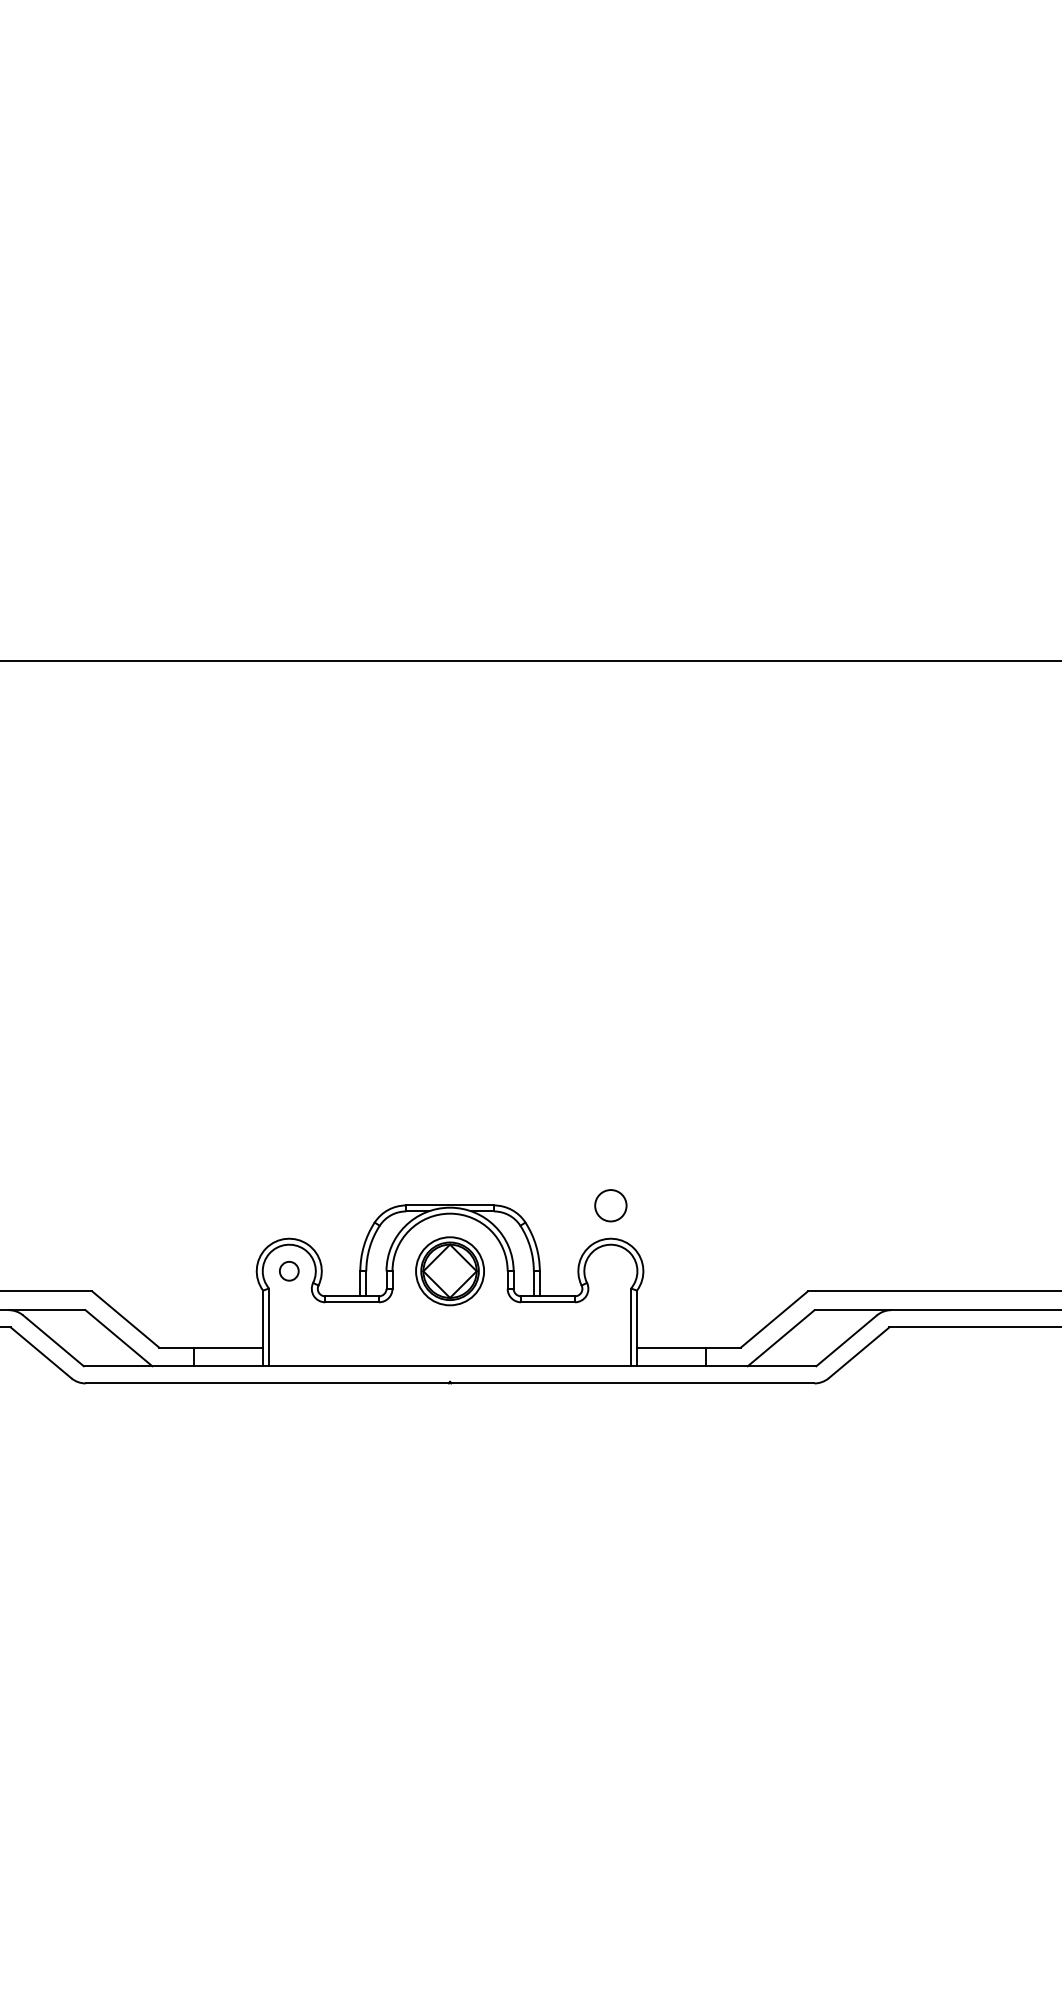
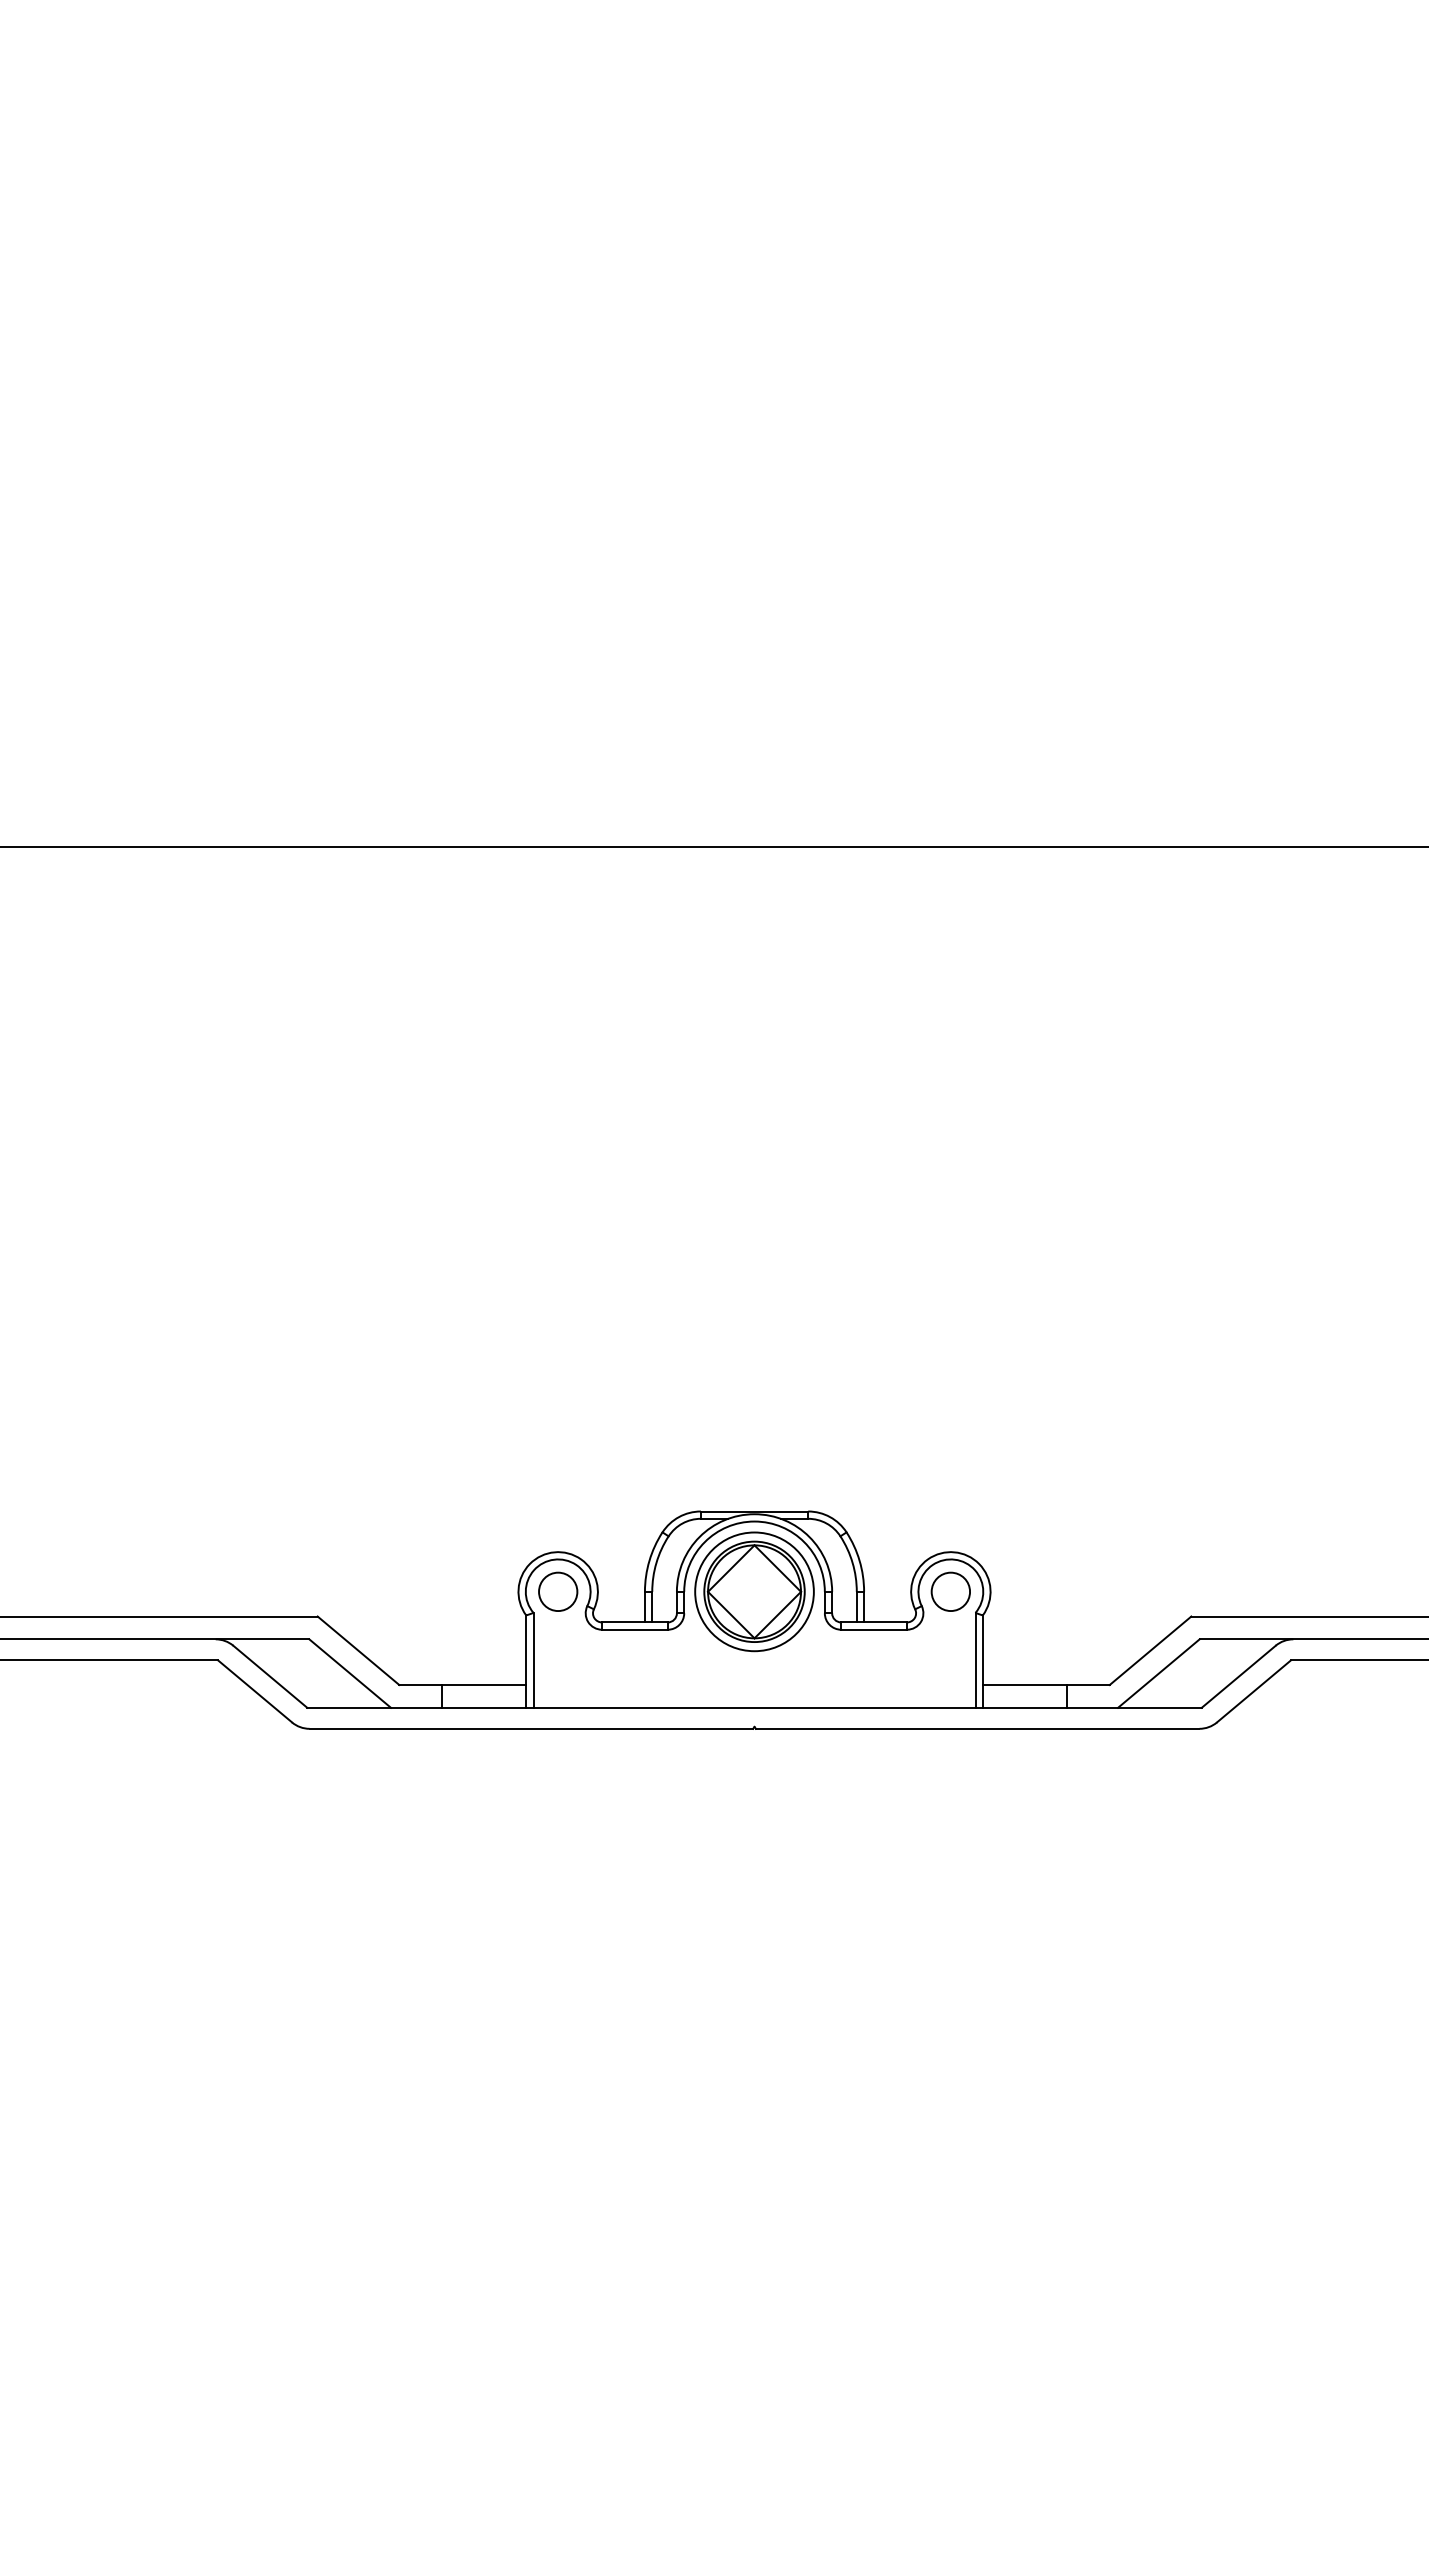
circle: (610, 1205) -> (950, 1591), moved
circle: (289, 1270) -> (558, 1591), size x1.67
part: (450, 1270) -> (754, 1591), size x1.43

